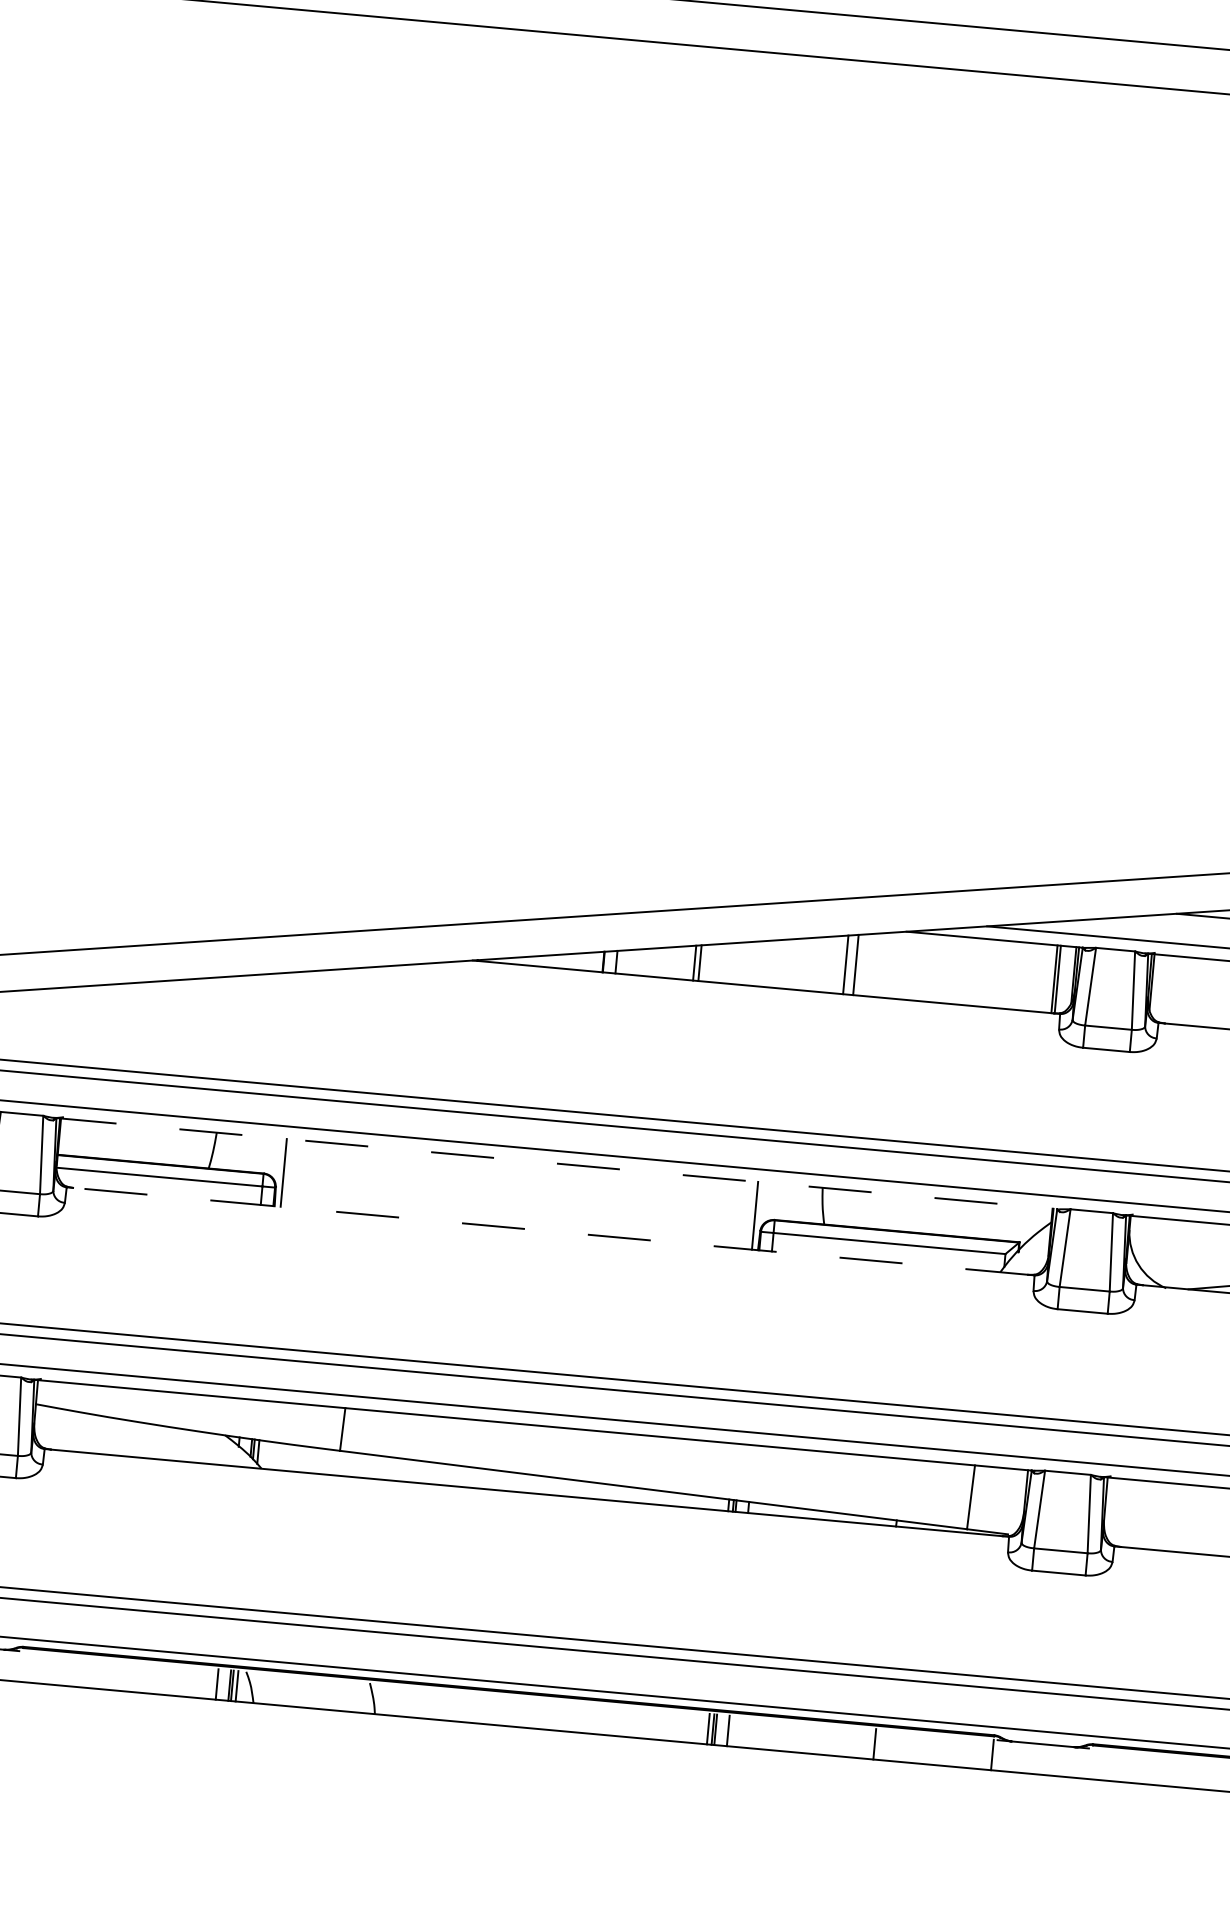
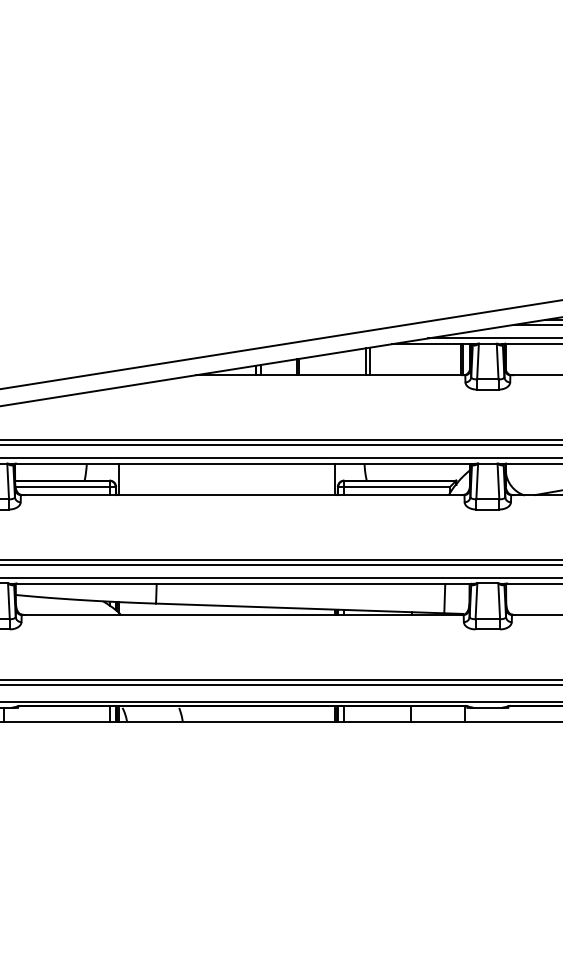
line: (556, 1164) -> (242, 464), dashed -> solid
line: (550, 1232) -> (242, 495), dashed -> solid

